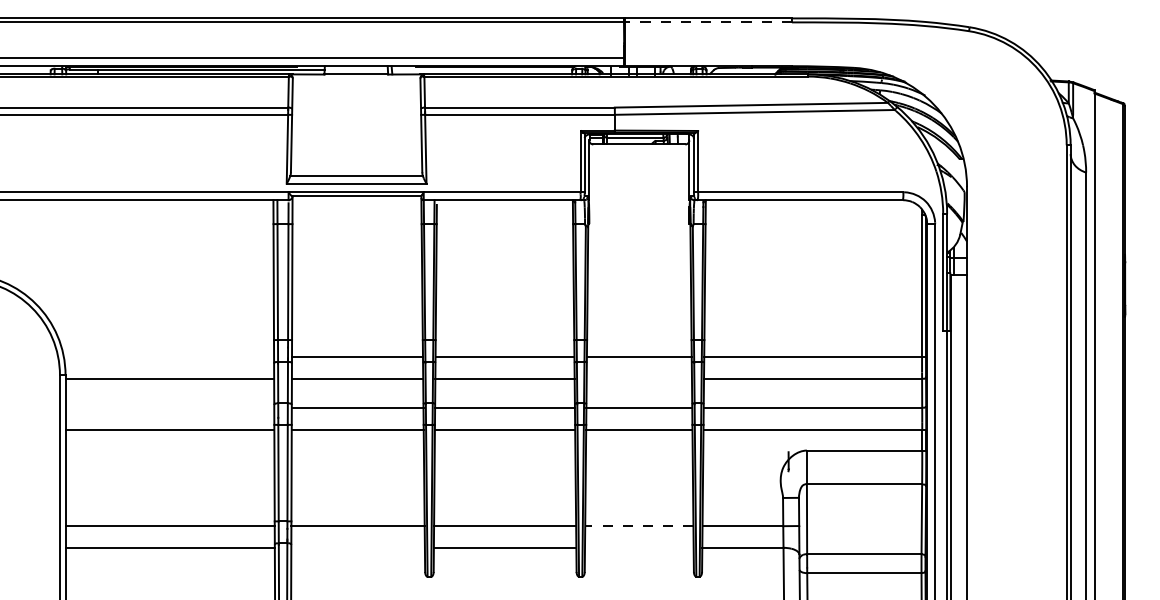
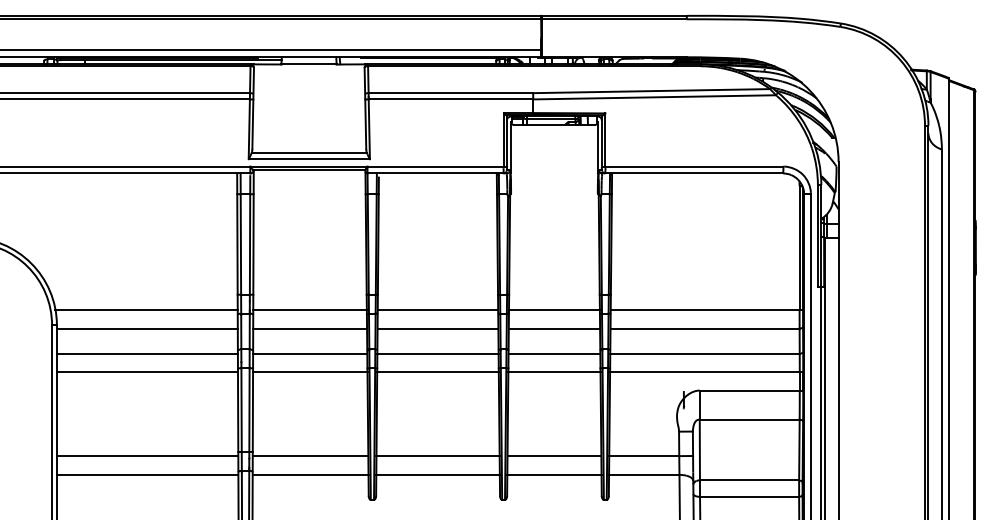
line: (707, 22) -> (613, 19), dashed -> solid
line: (168, 357) -> (146, 309), added
line: (638, 379) -> (553, 328), added
line: (169, 407) -> (147, 353), added
line: (638, 526) -> (553, 456), dashed -> solid
line: (357, 547) -> (310, 474), added
line: (639, 547) -> (554, 474), added

